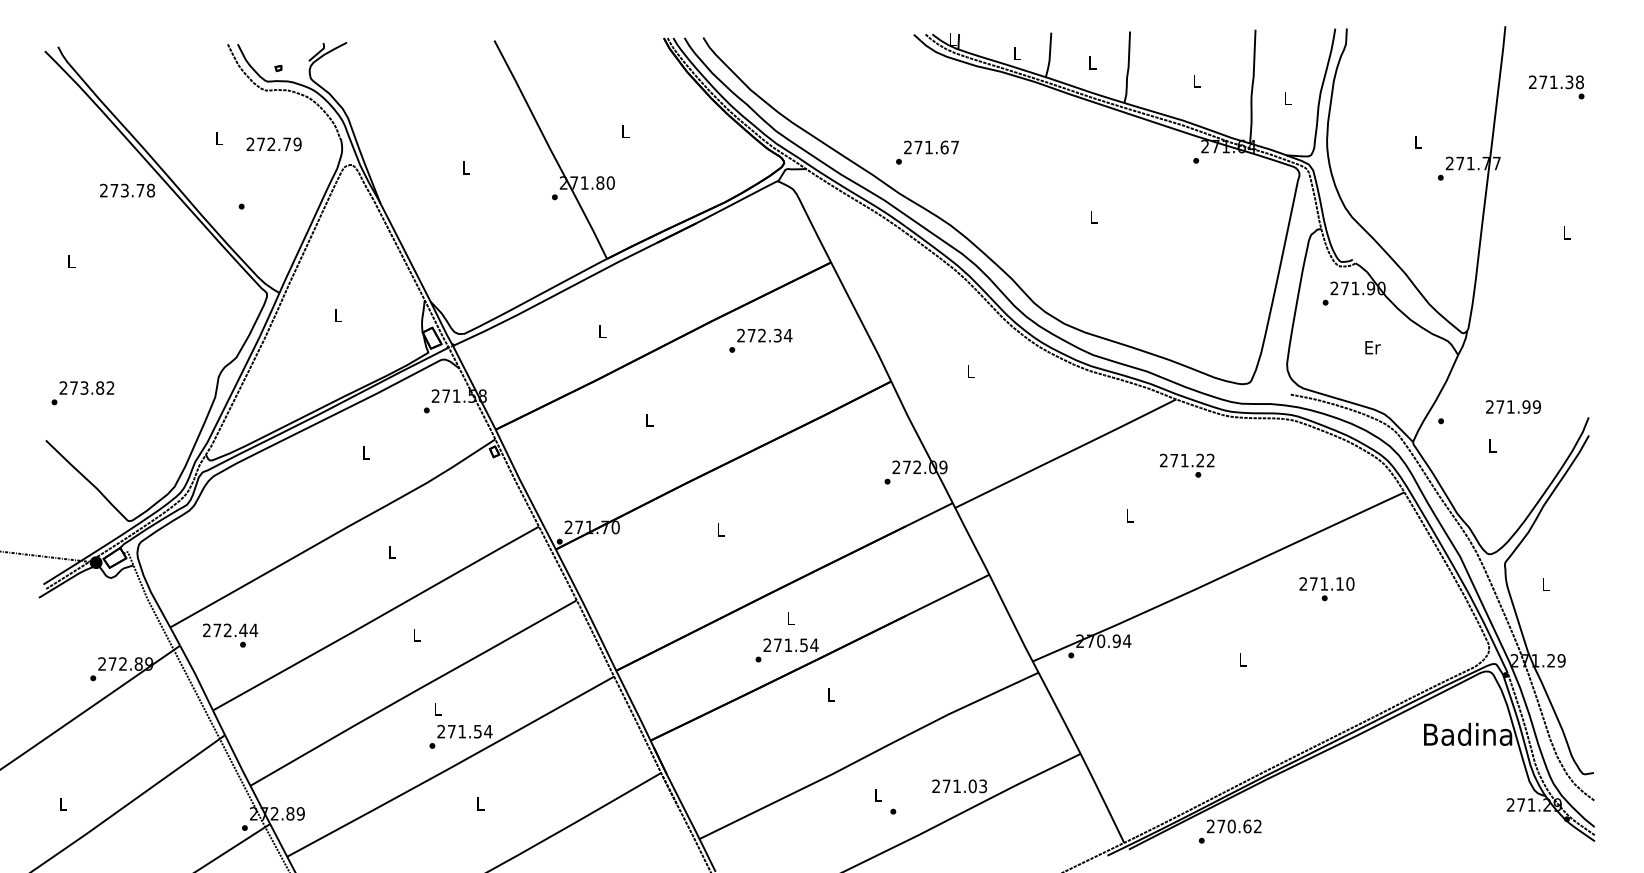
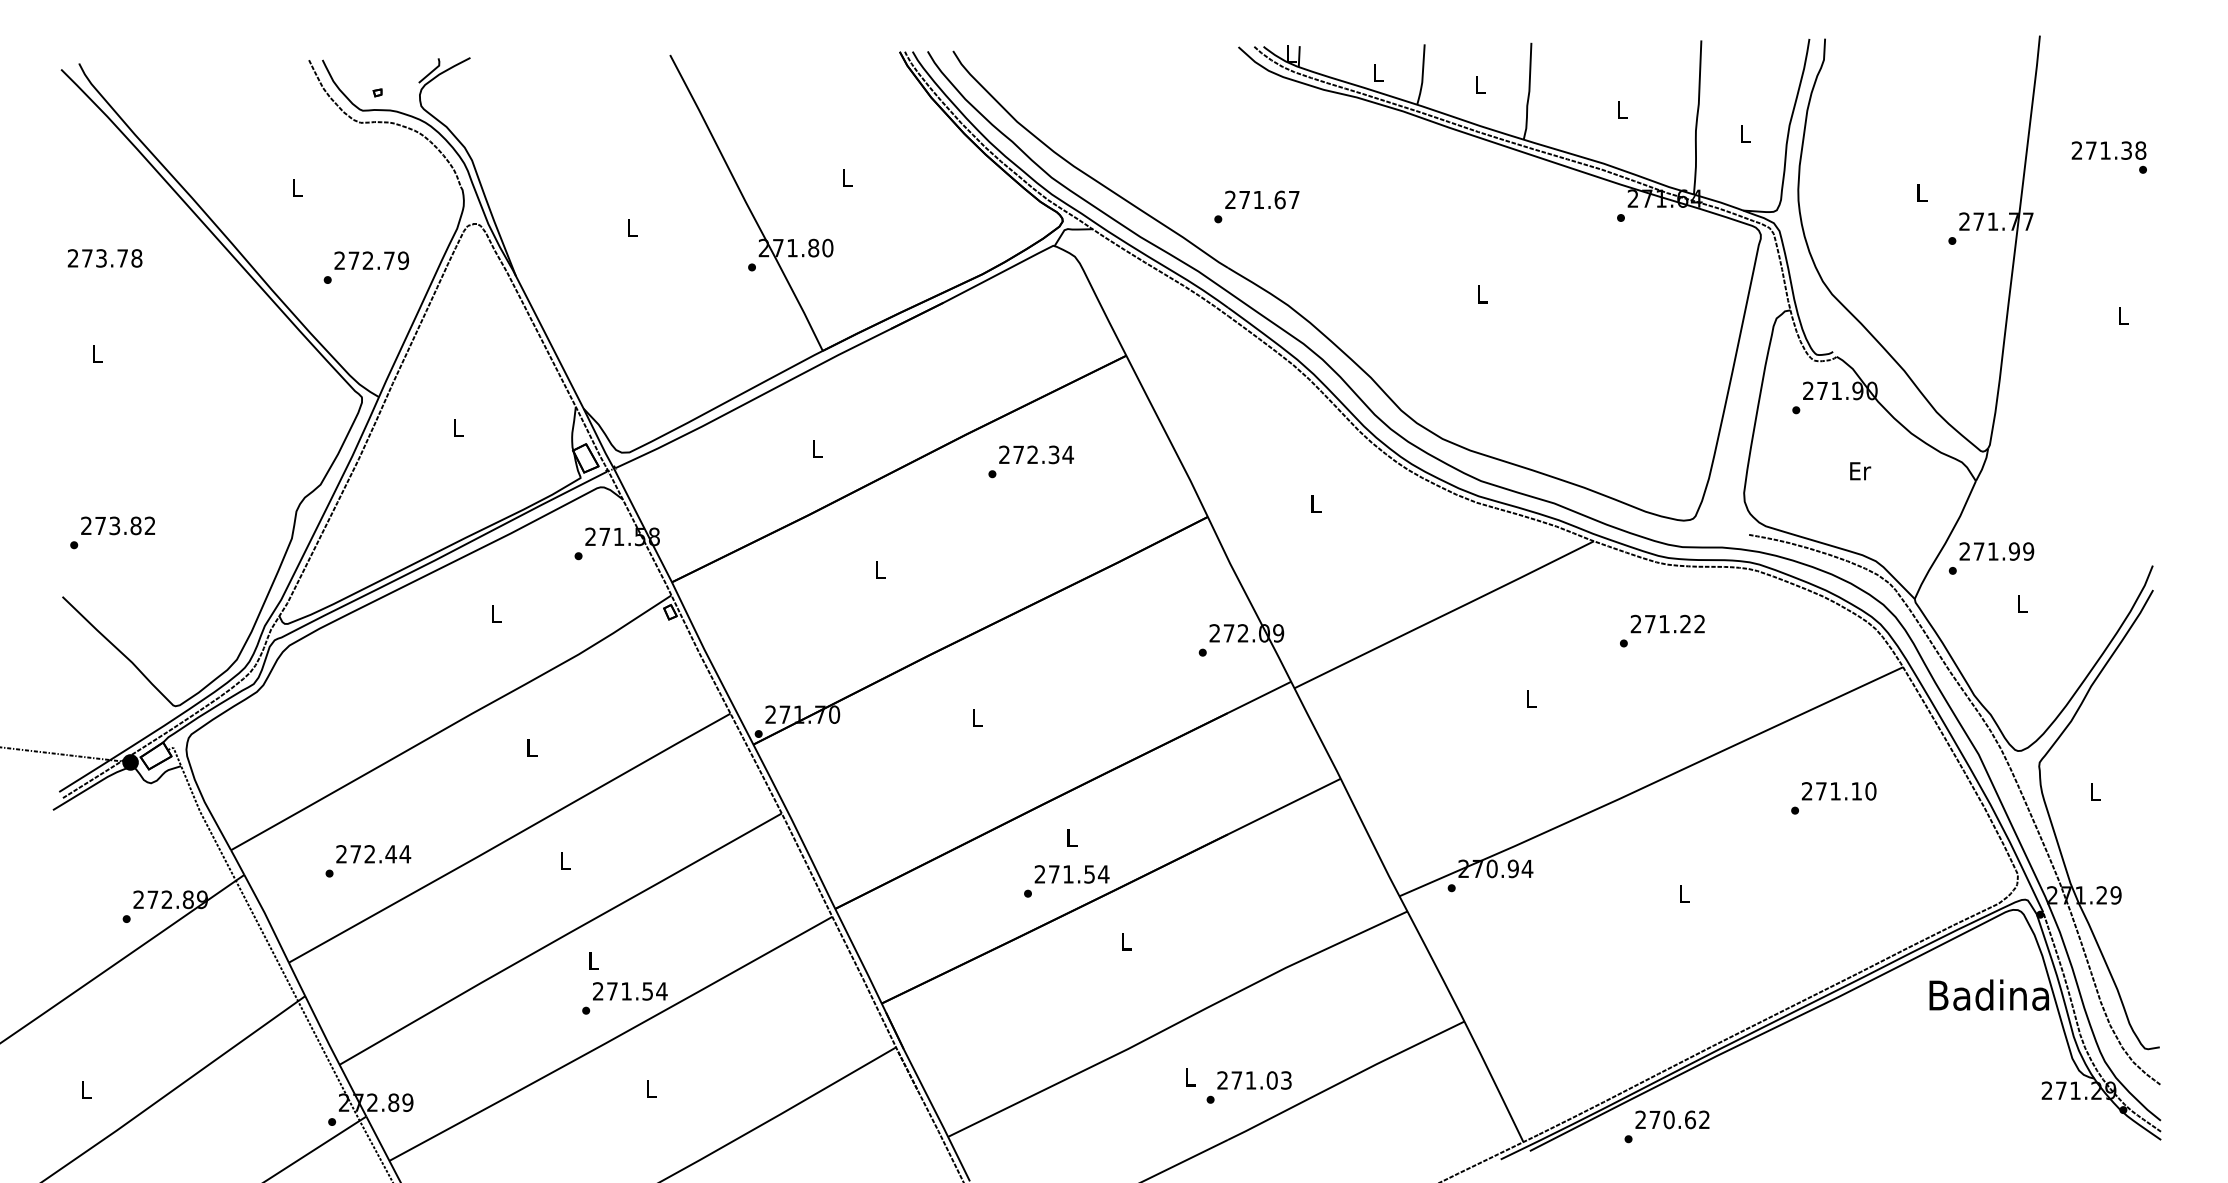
text: (1556, 87) -> (2108, 157), moved
text: (273, 144) -> (371, 260), moved
text: (127, 190) -> (104, 258), moved
text: (1513, 406) -> (1996, 551), moved
text: (1186, 460) -> (1667, 623), moved
text: (1326, 584) -> (1838, 791), moved
text: (230, 630) -> (373, 854), moved
text: (959, 786) -> (1254, 1080), moved

